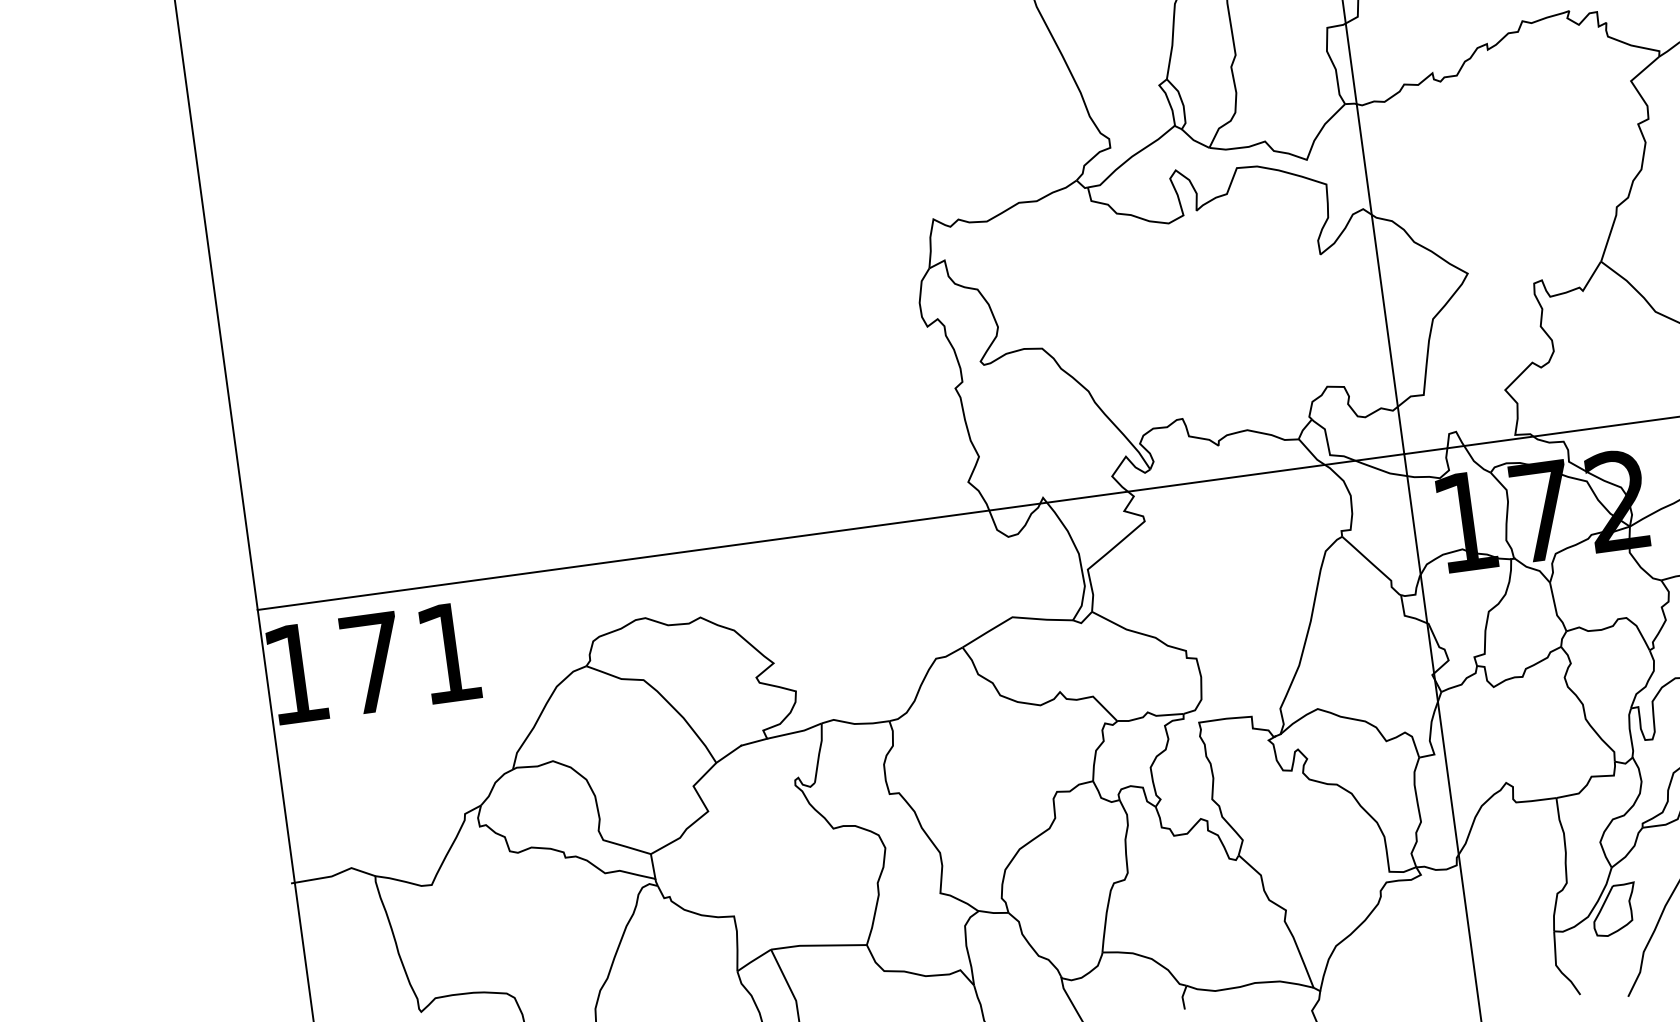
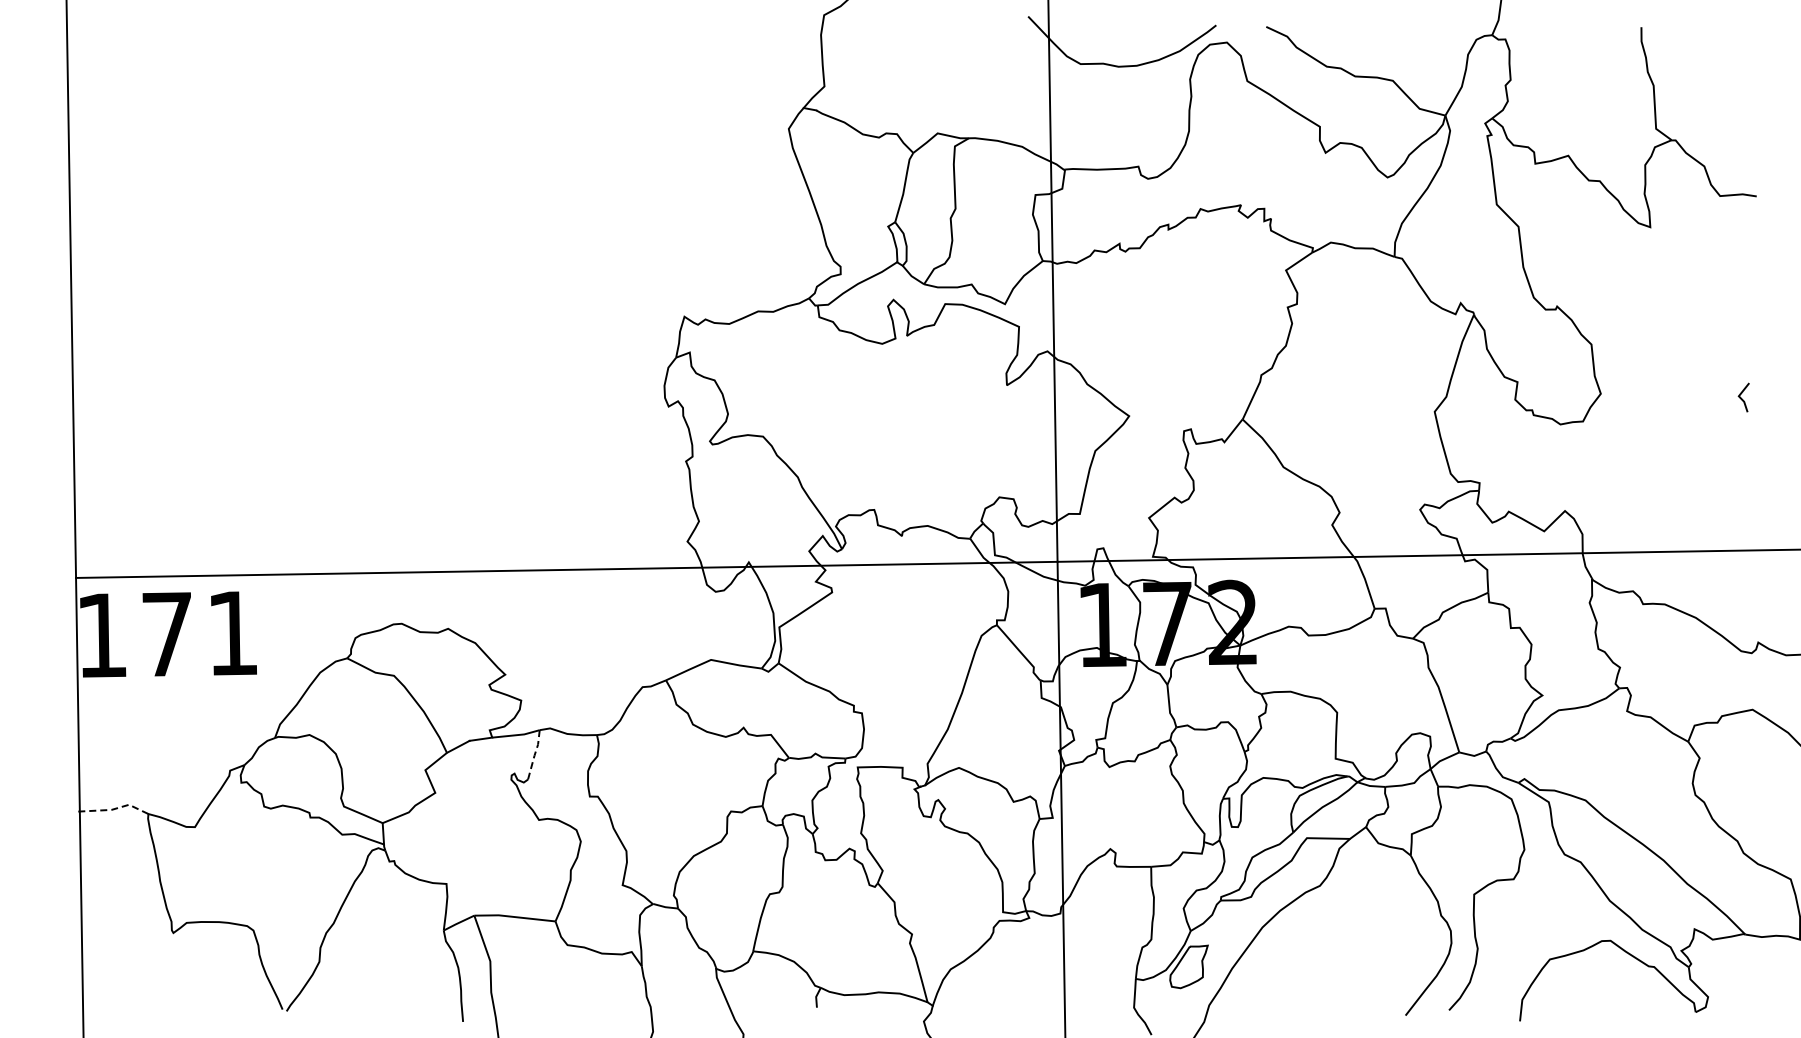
line: (818, 752) -> (534, 754), solid -> dashed
line: (333, 875) -> (113, 809), solid -> dashed

